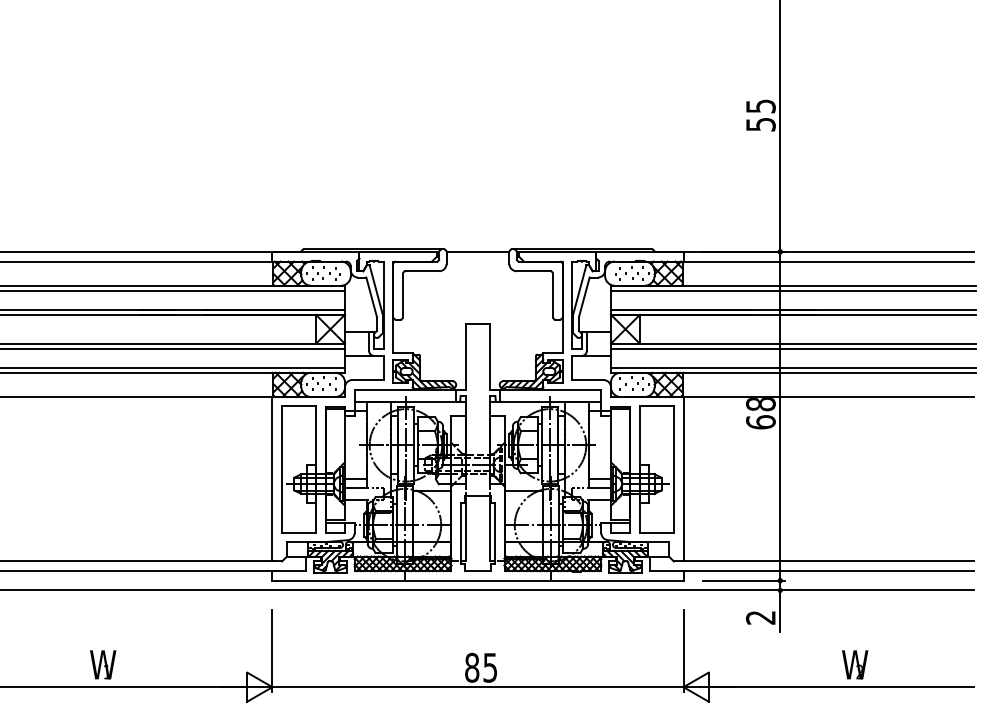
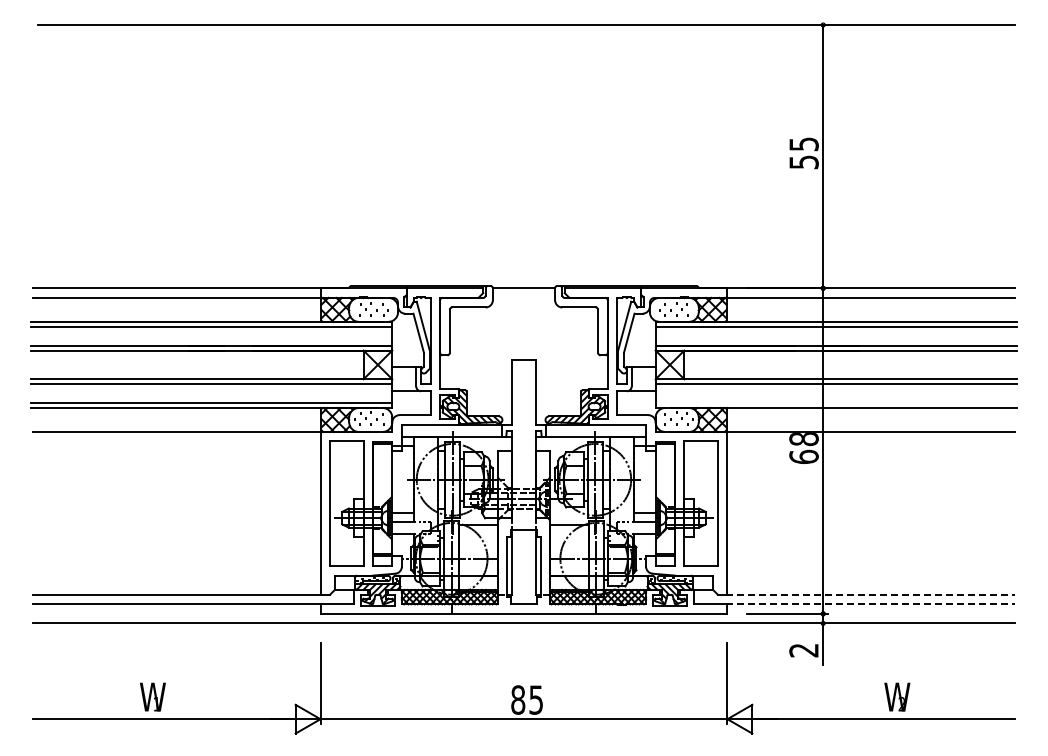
line: (792, 368) -> (835, 403), removed
line: (828, 561) -> (870, 594), solid -> dashed
line: (828, 571) -> (870, 604), solid -> dashed

